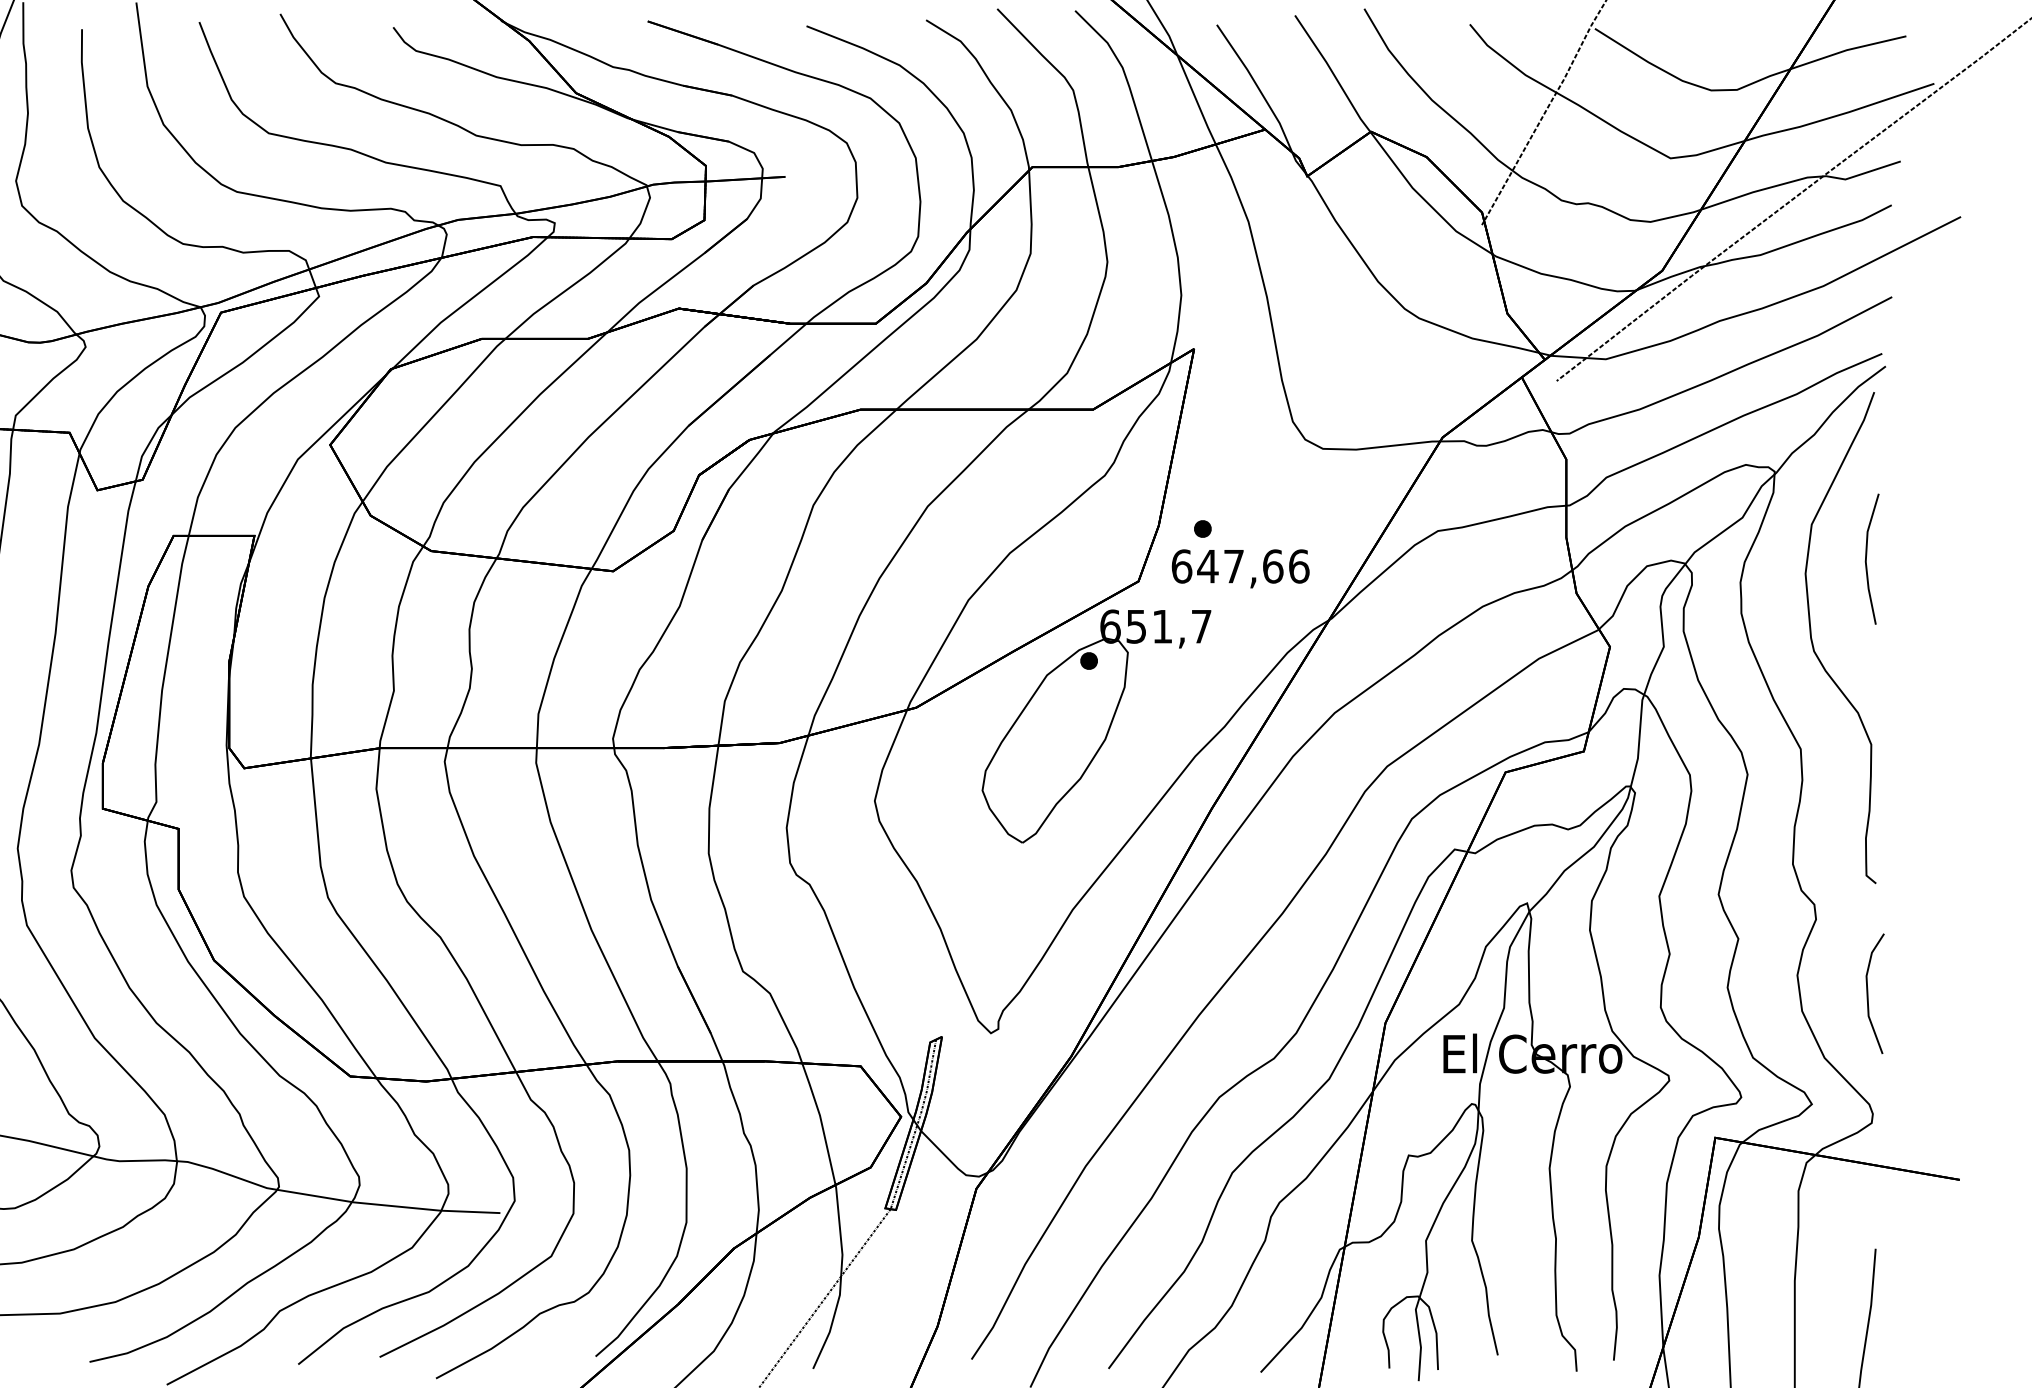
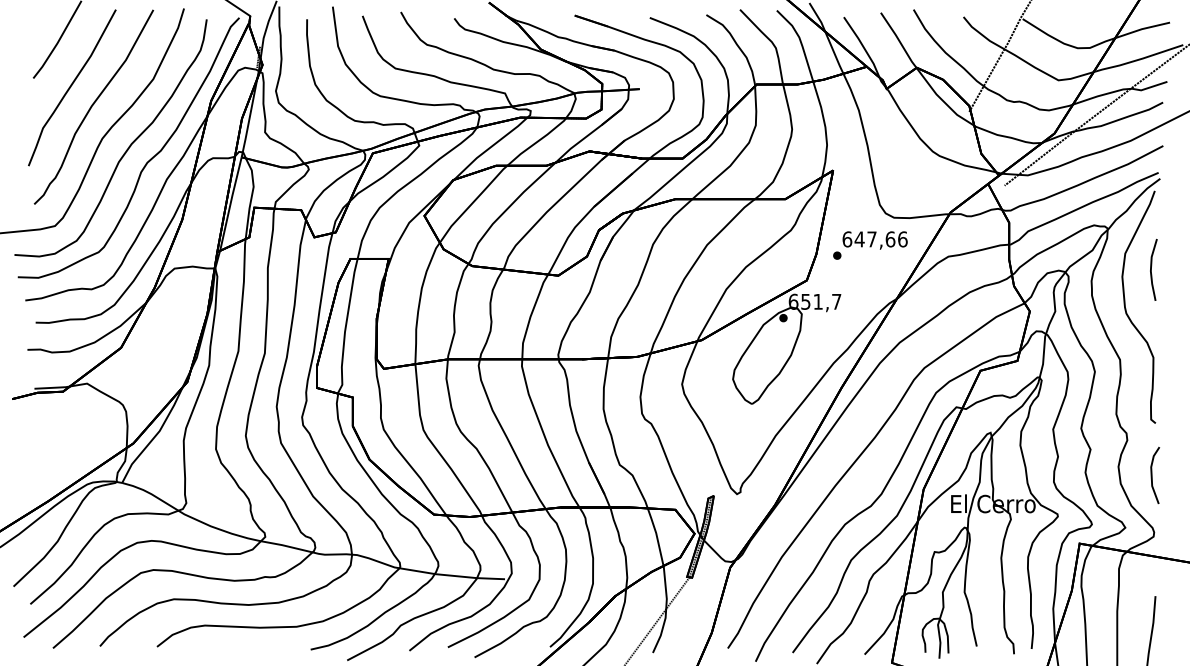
text: (1239, 568) -> (874, 240), moved

